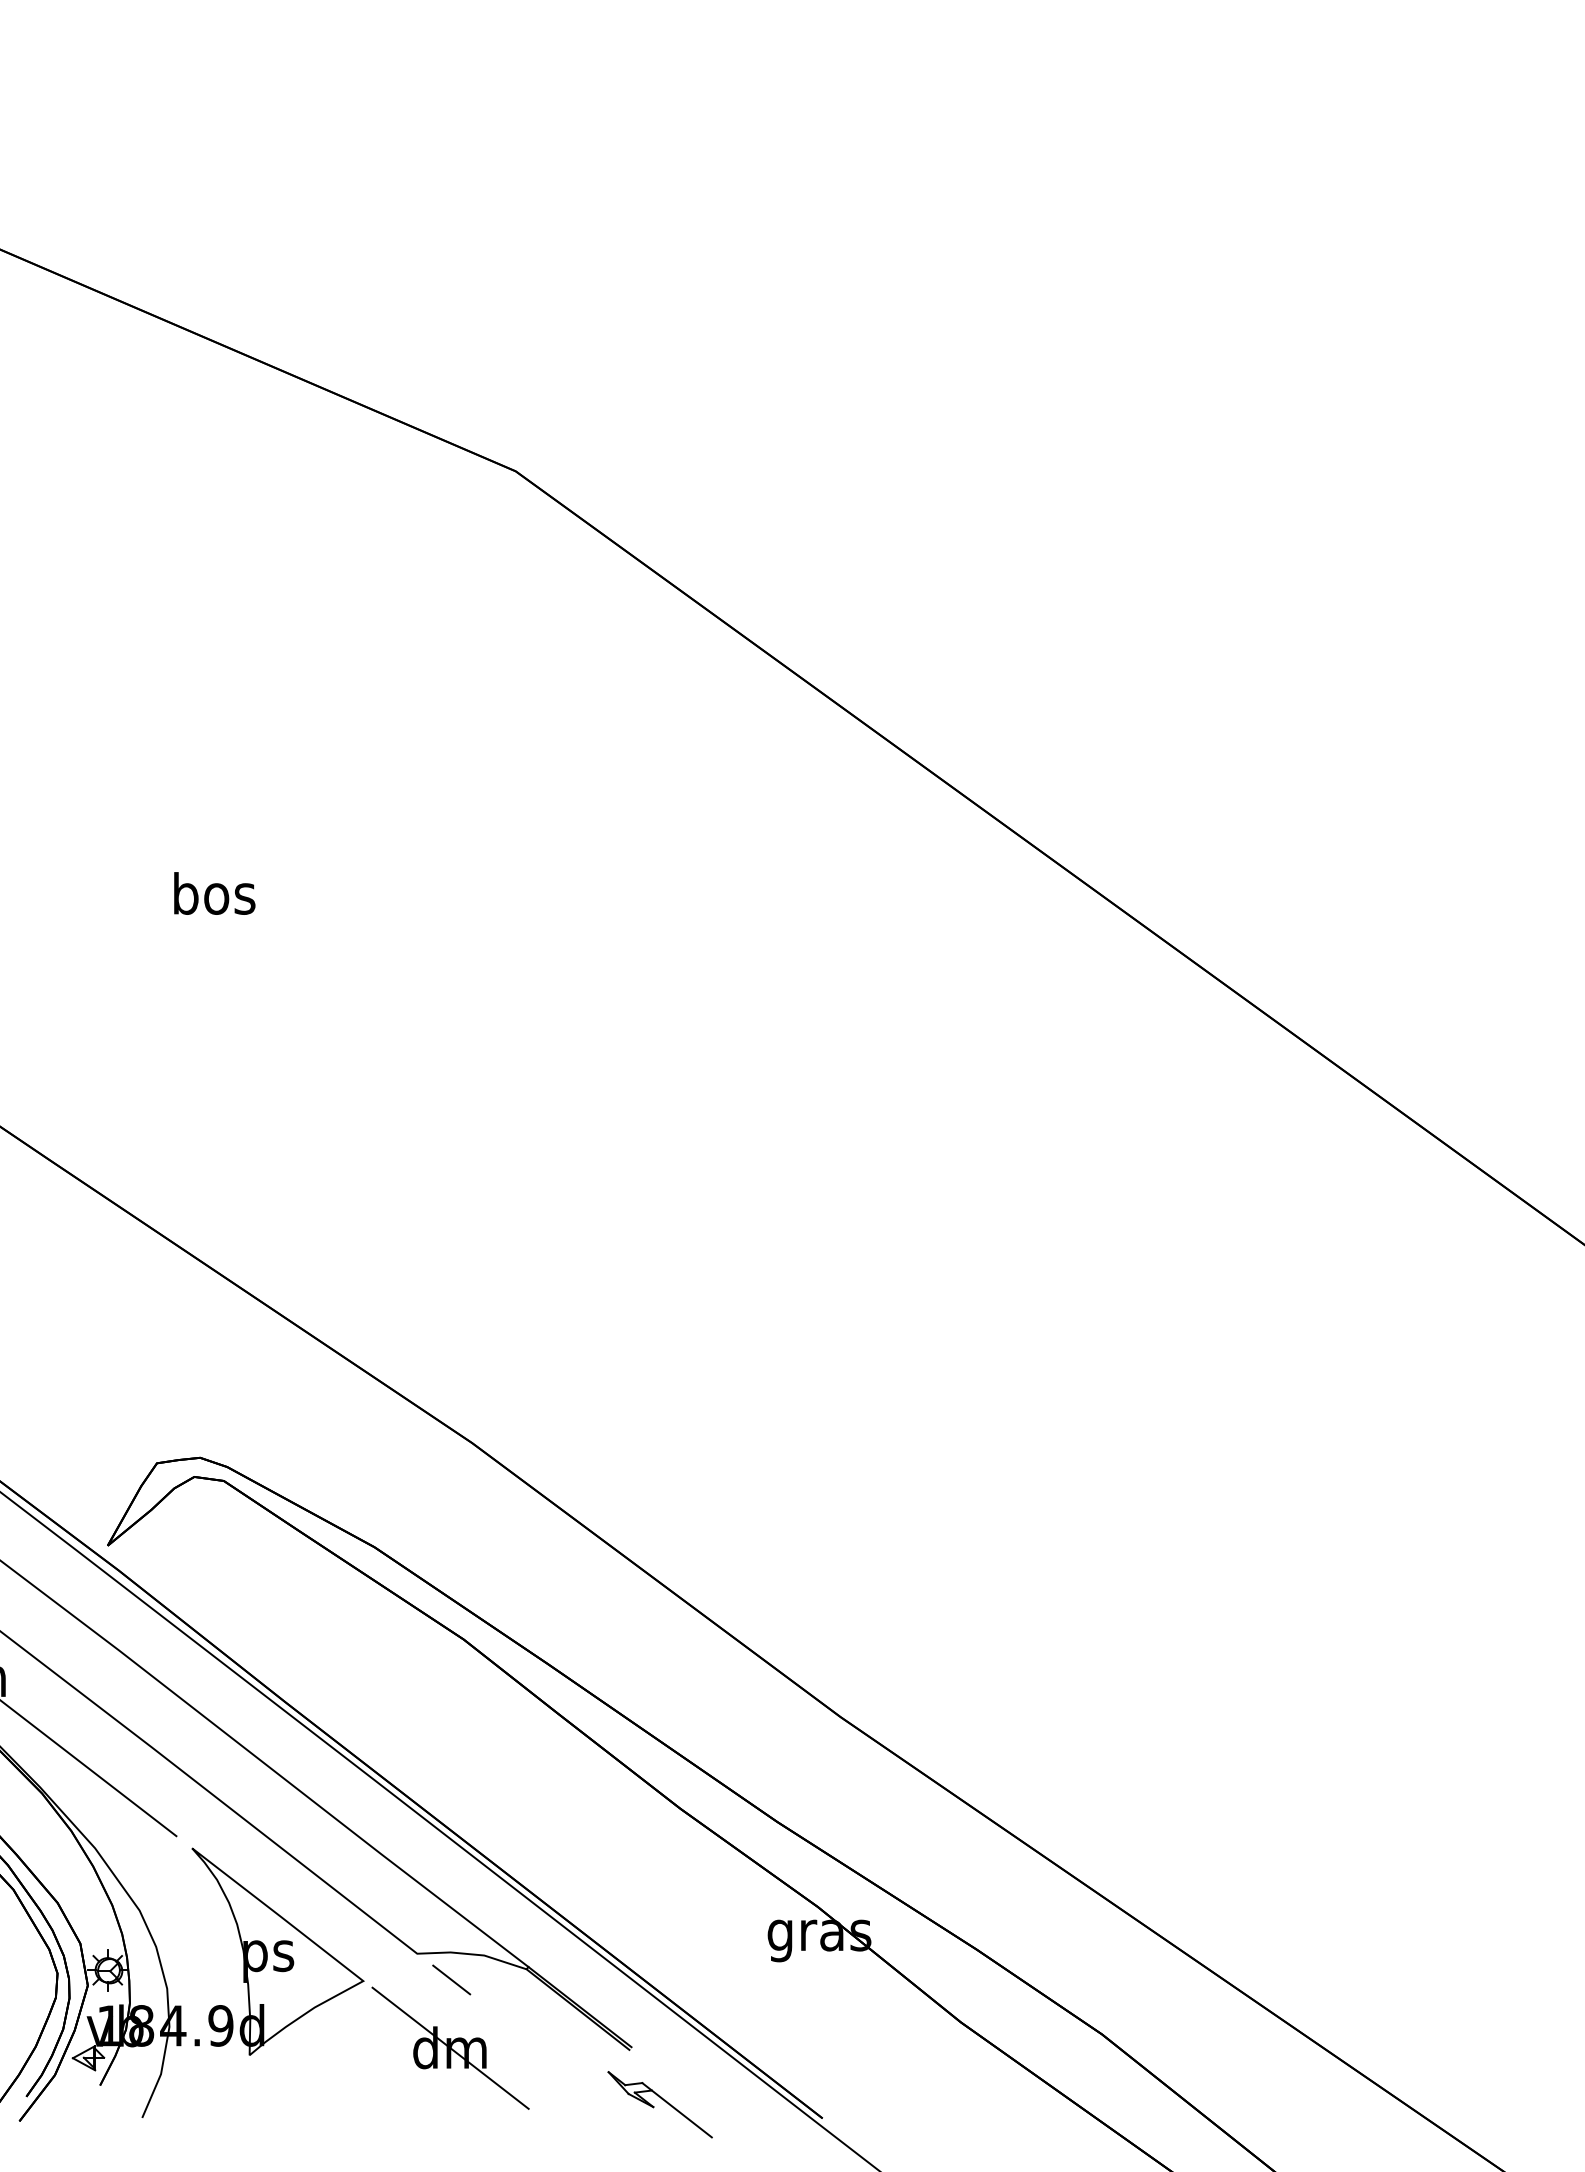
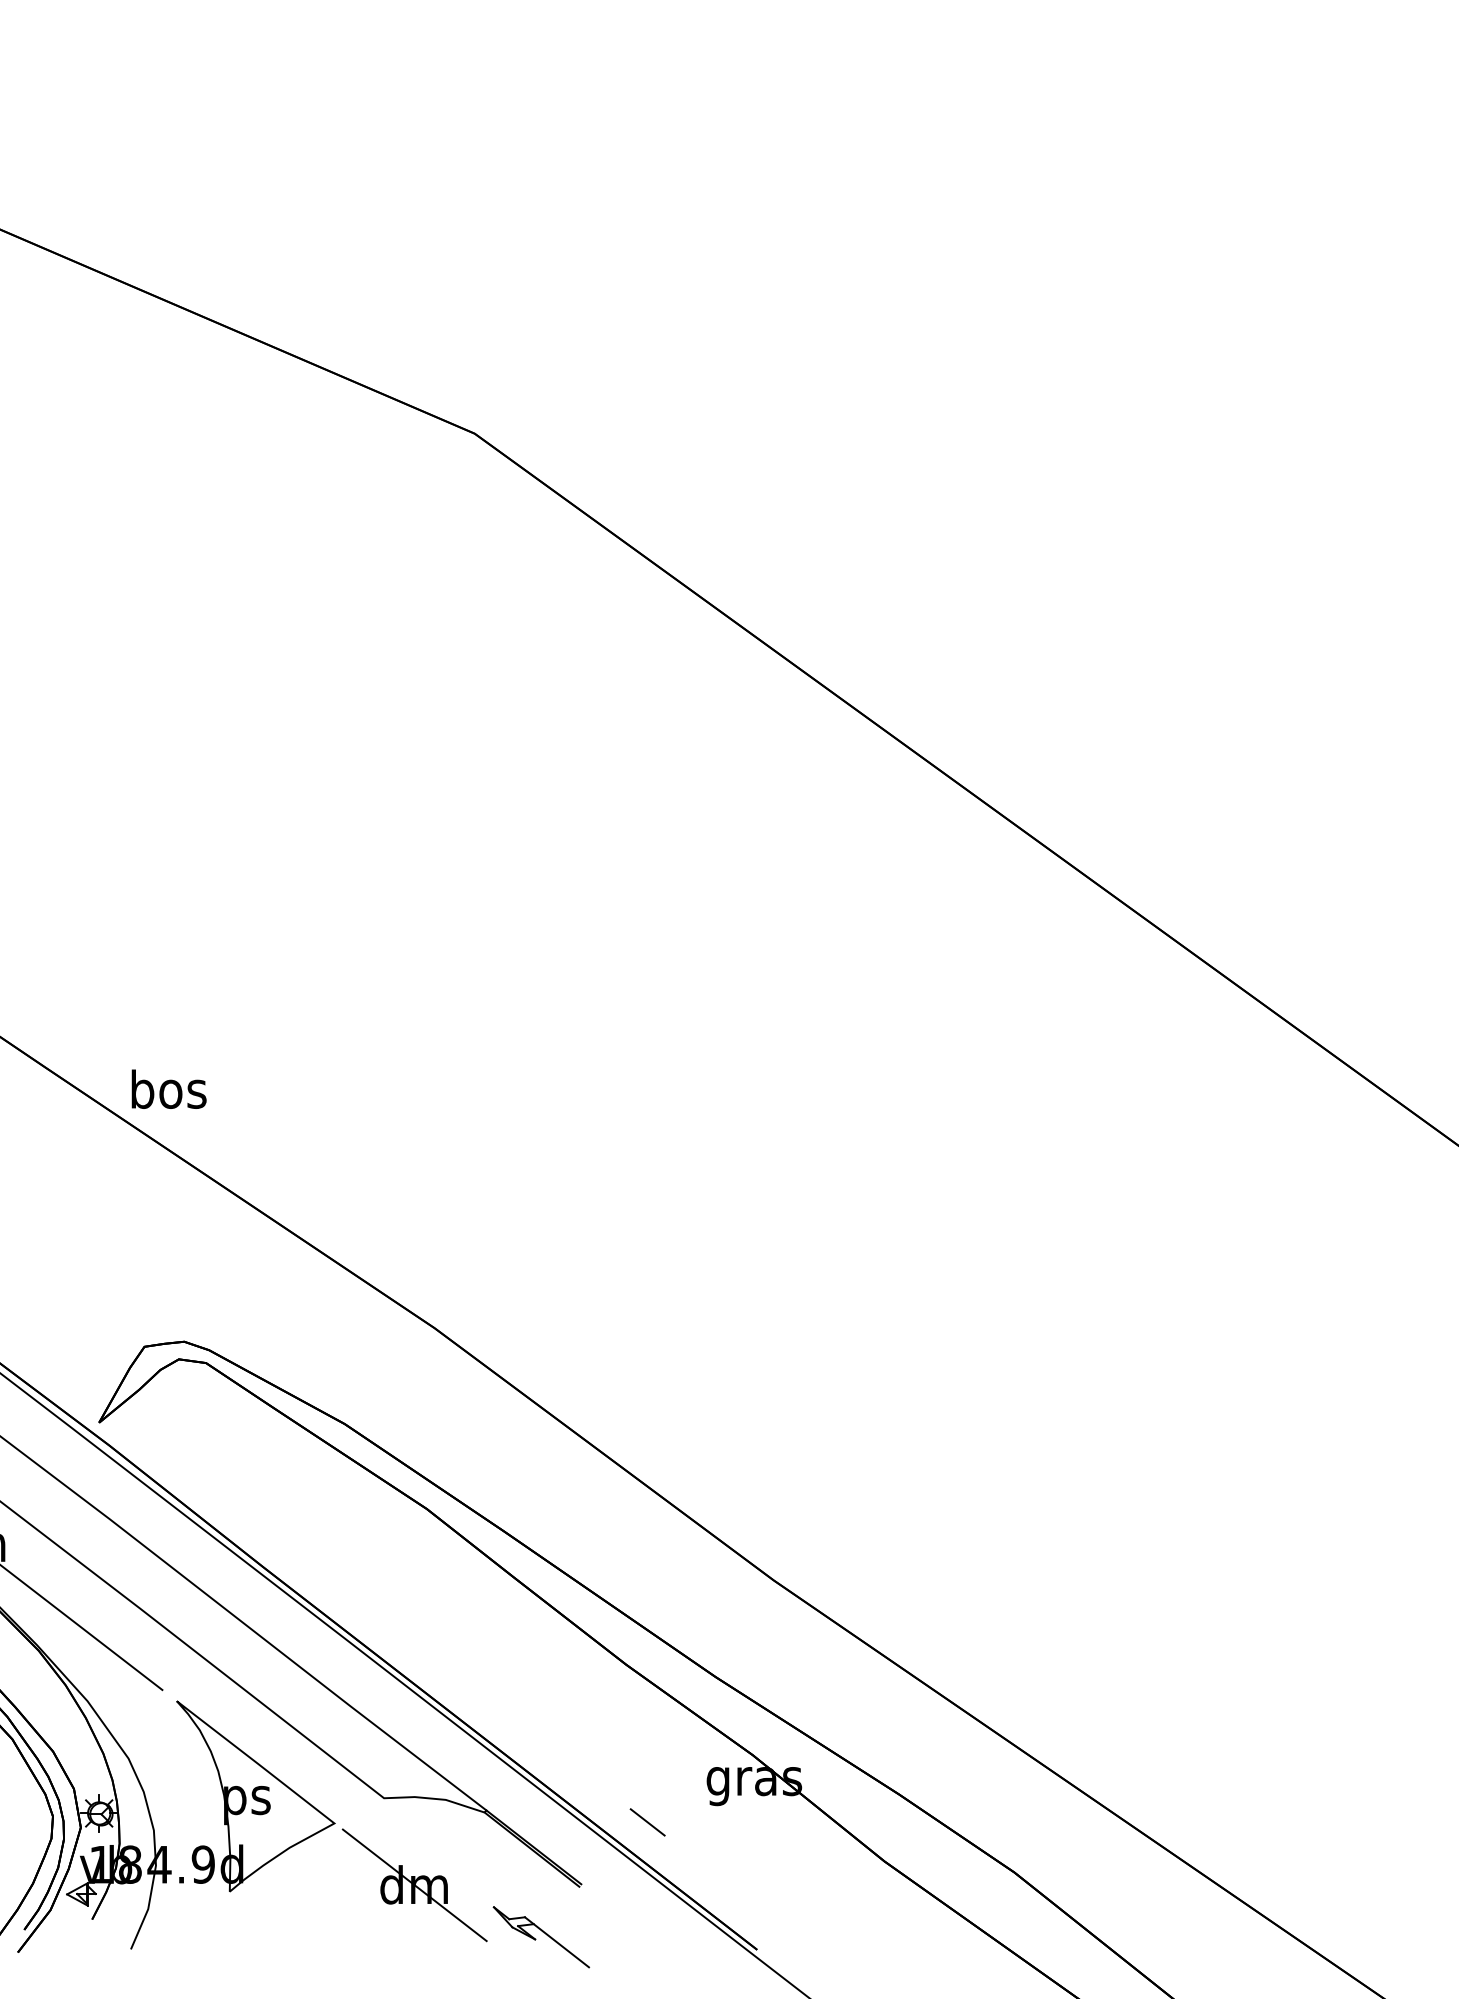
text: (214, 893) -> (168, 1089), moved
line: (451, 1979) -> (647, 1821), moved
part: (659, 2104) -> (540, 1937), moved

